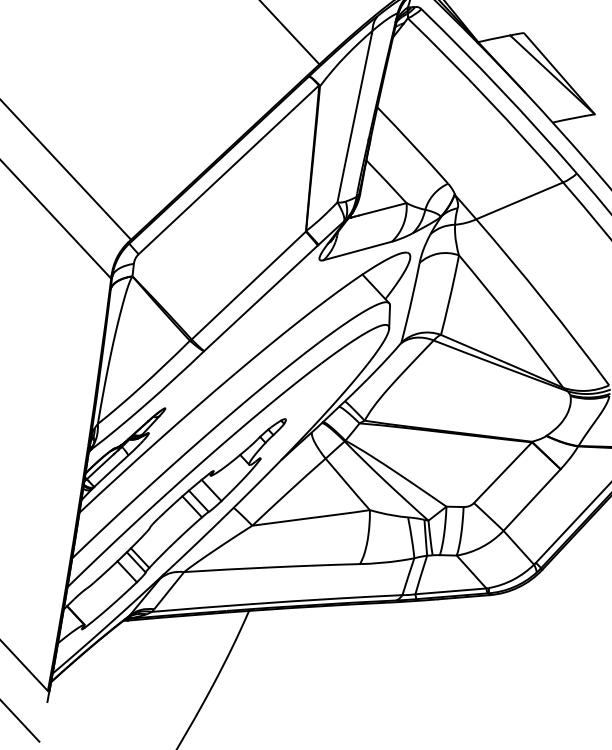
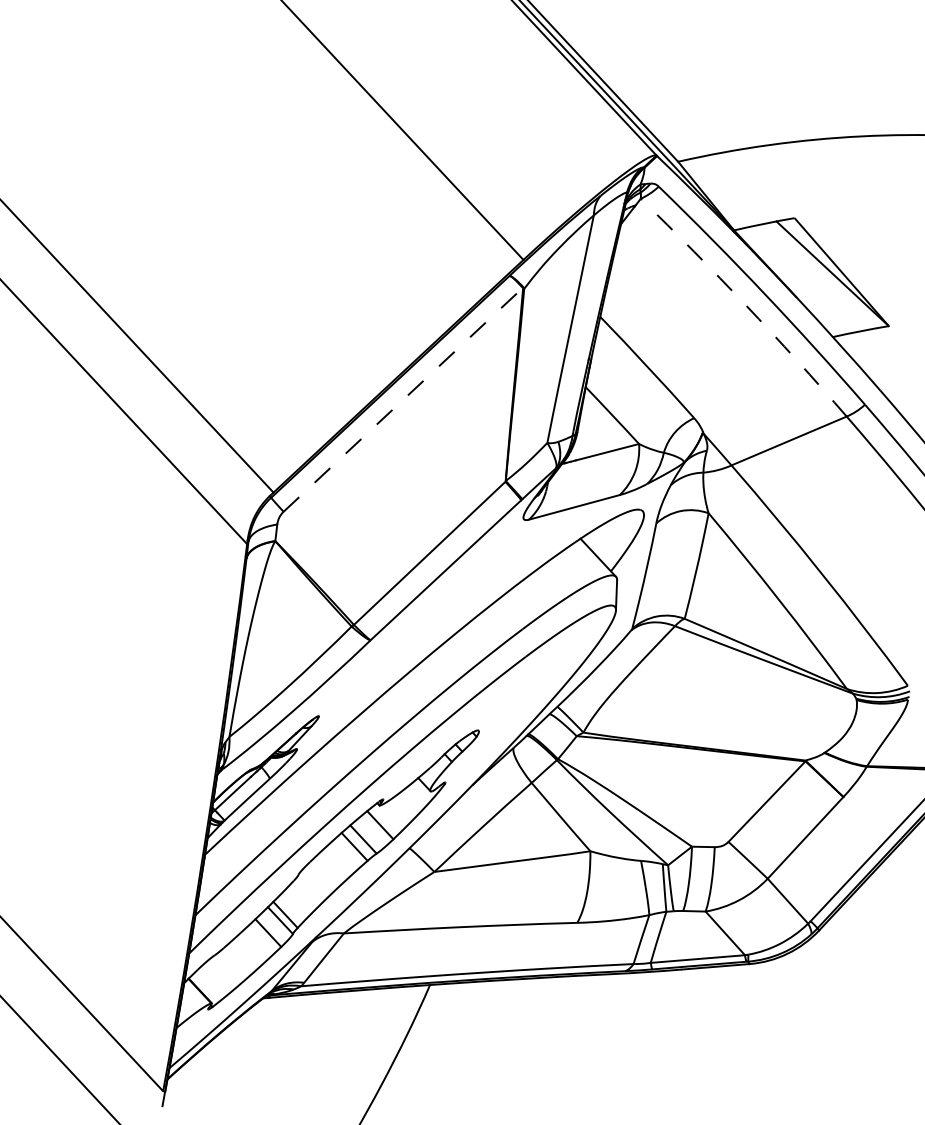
arc: (487, 98) -> (746, 305), solid -> dashed
line: (229, 169) -> (403, 399), solid -> dashed

